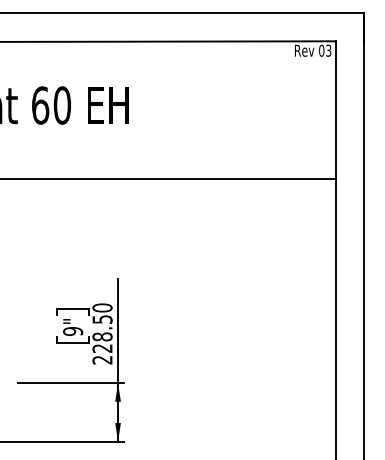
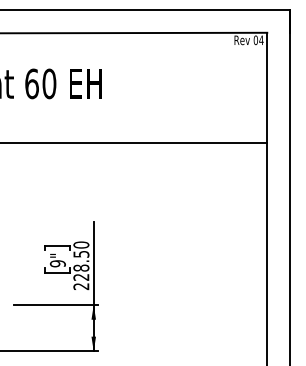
text: (328, 50) -> (261, 40), 03 -> 04

